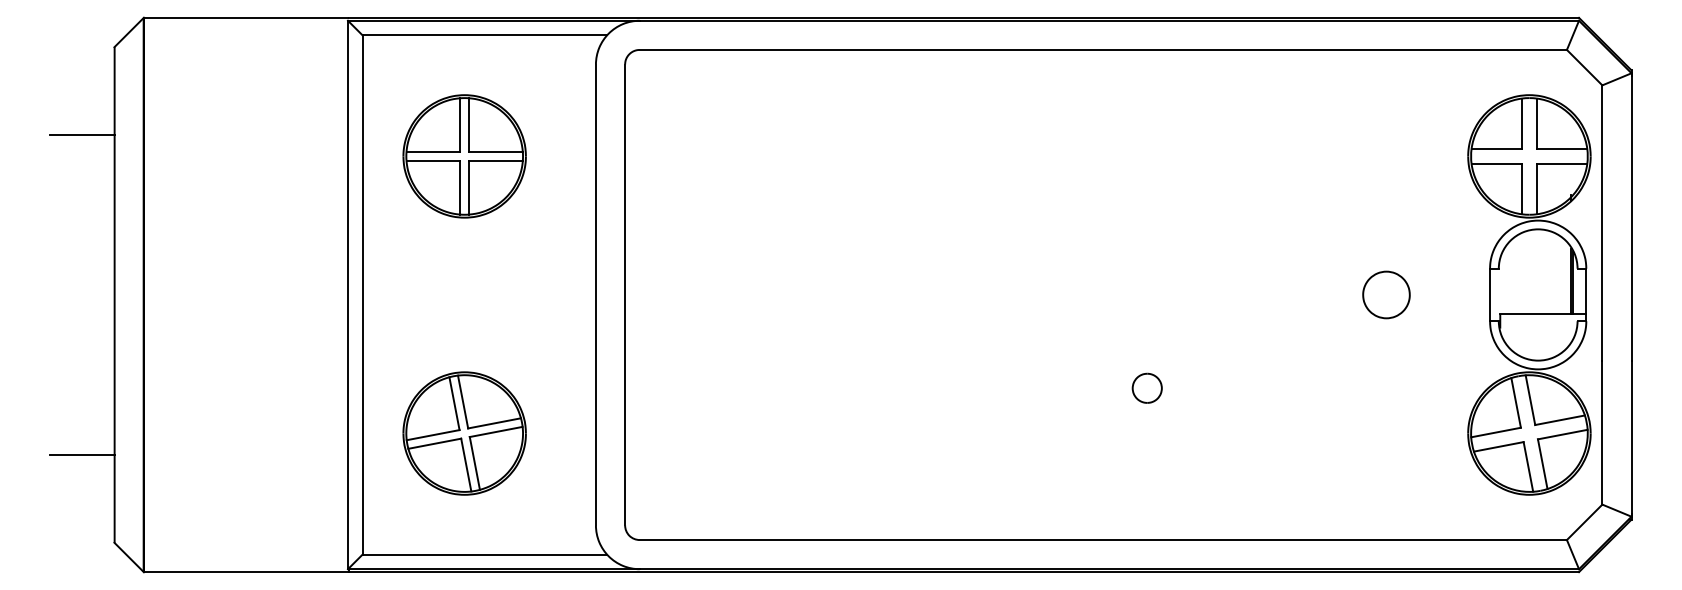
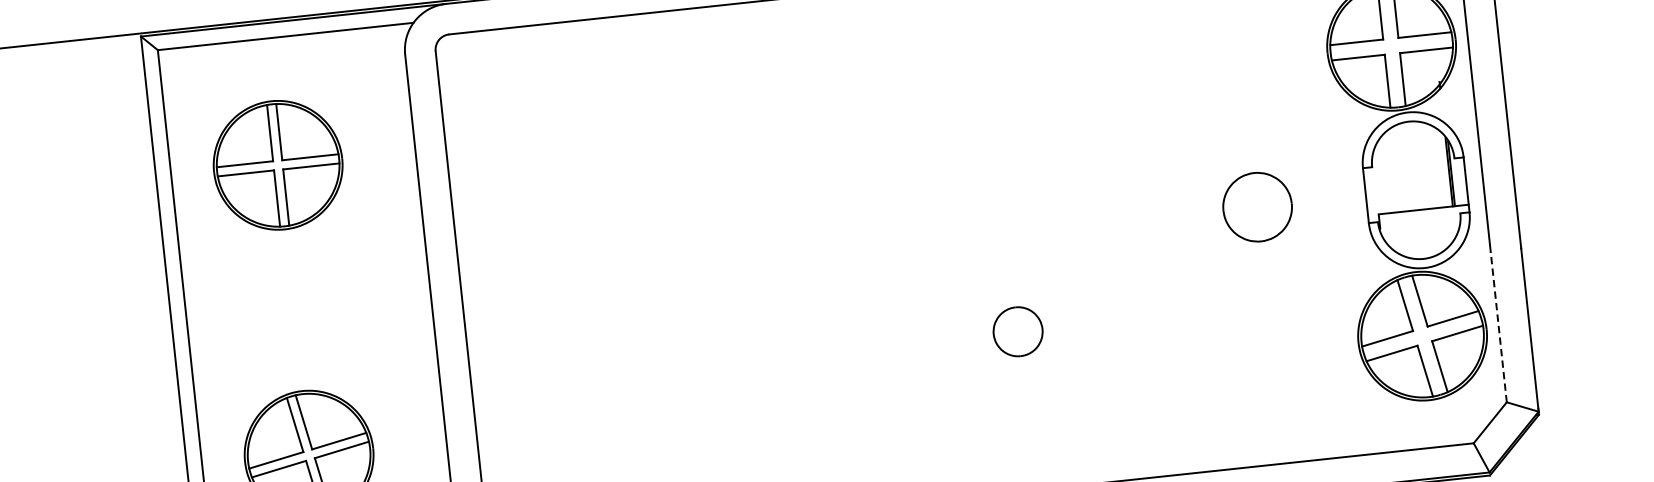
part: (1386, 294) -> (1257, 206), size x1.4
part: (1146, 387) -> (1016, 330), size x1.6
line: (1602, 432) -> (1498, 326), solid -> dashed

